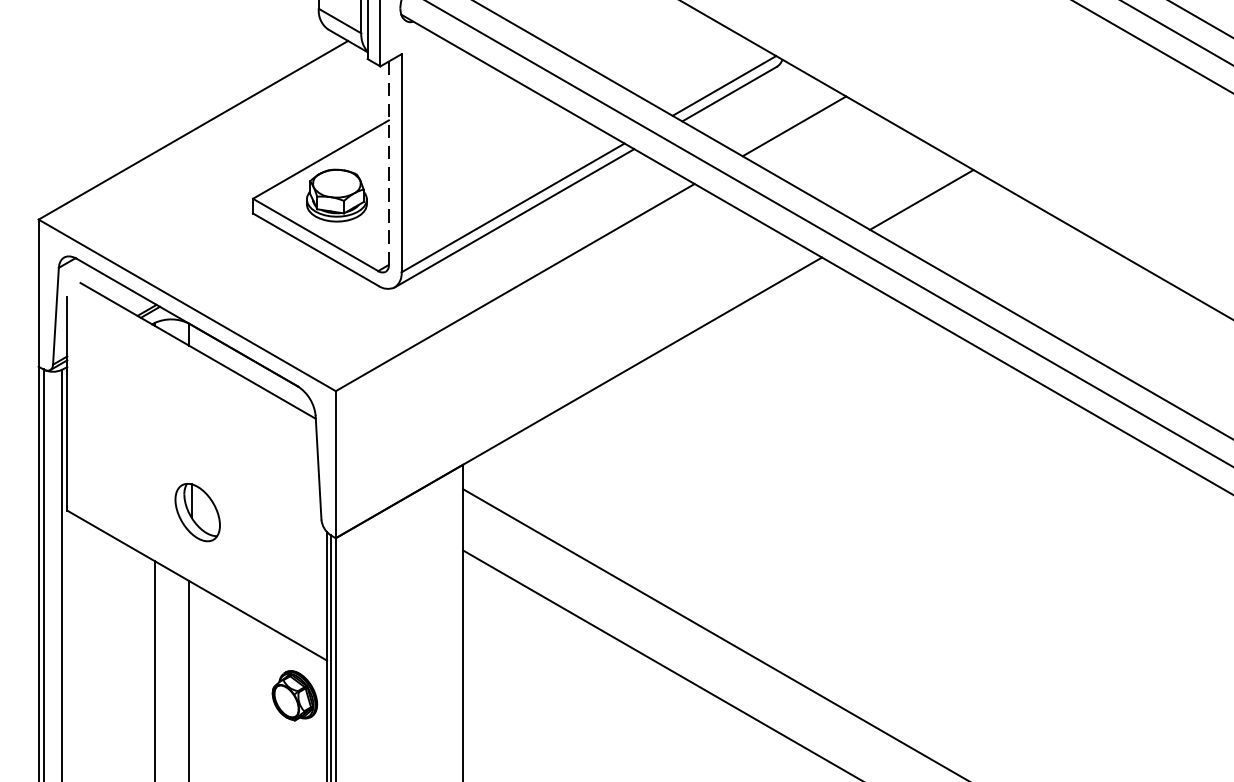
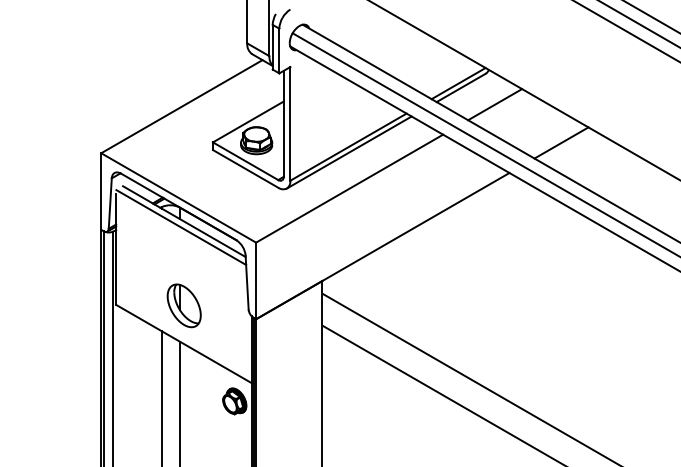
line: (388, 162) -> (283, 123), dashed -> solid
line: (192, 362) -> (181, 227), added
part: (196, 511) -> (183, 305), size x1.43

